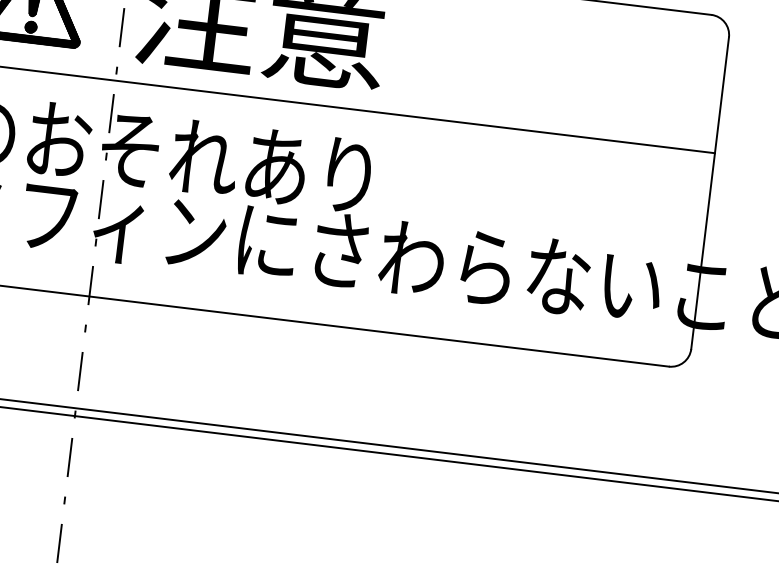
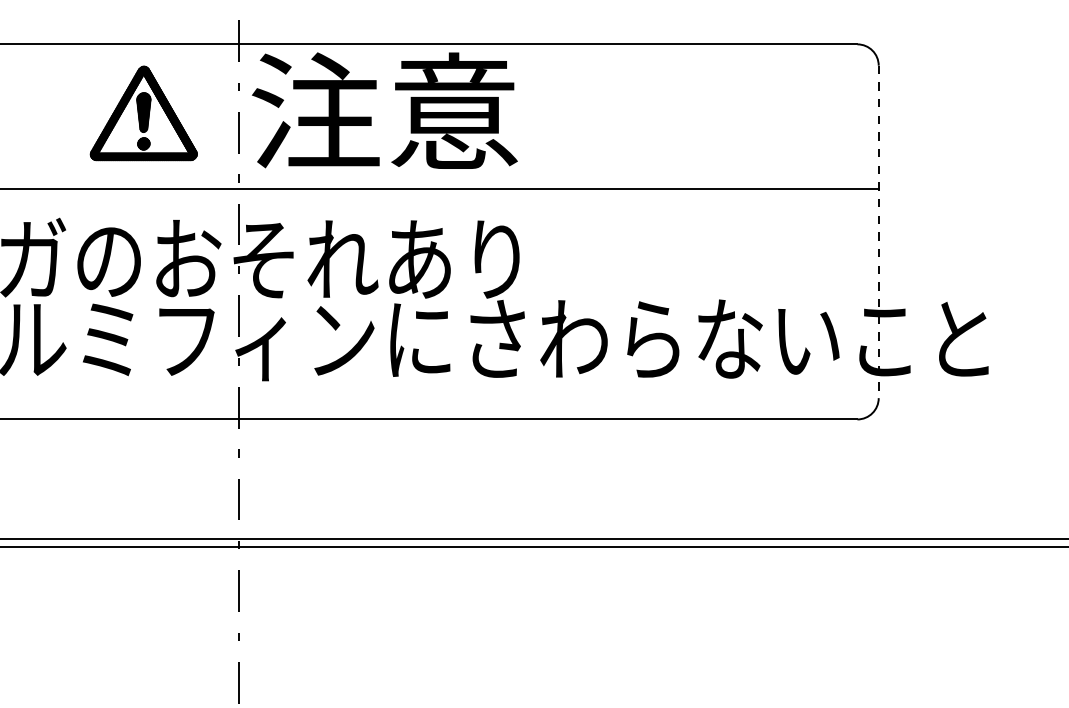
line: (709, 193) -> (878, 232), solid -> dashed

